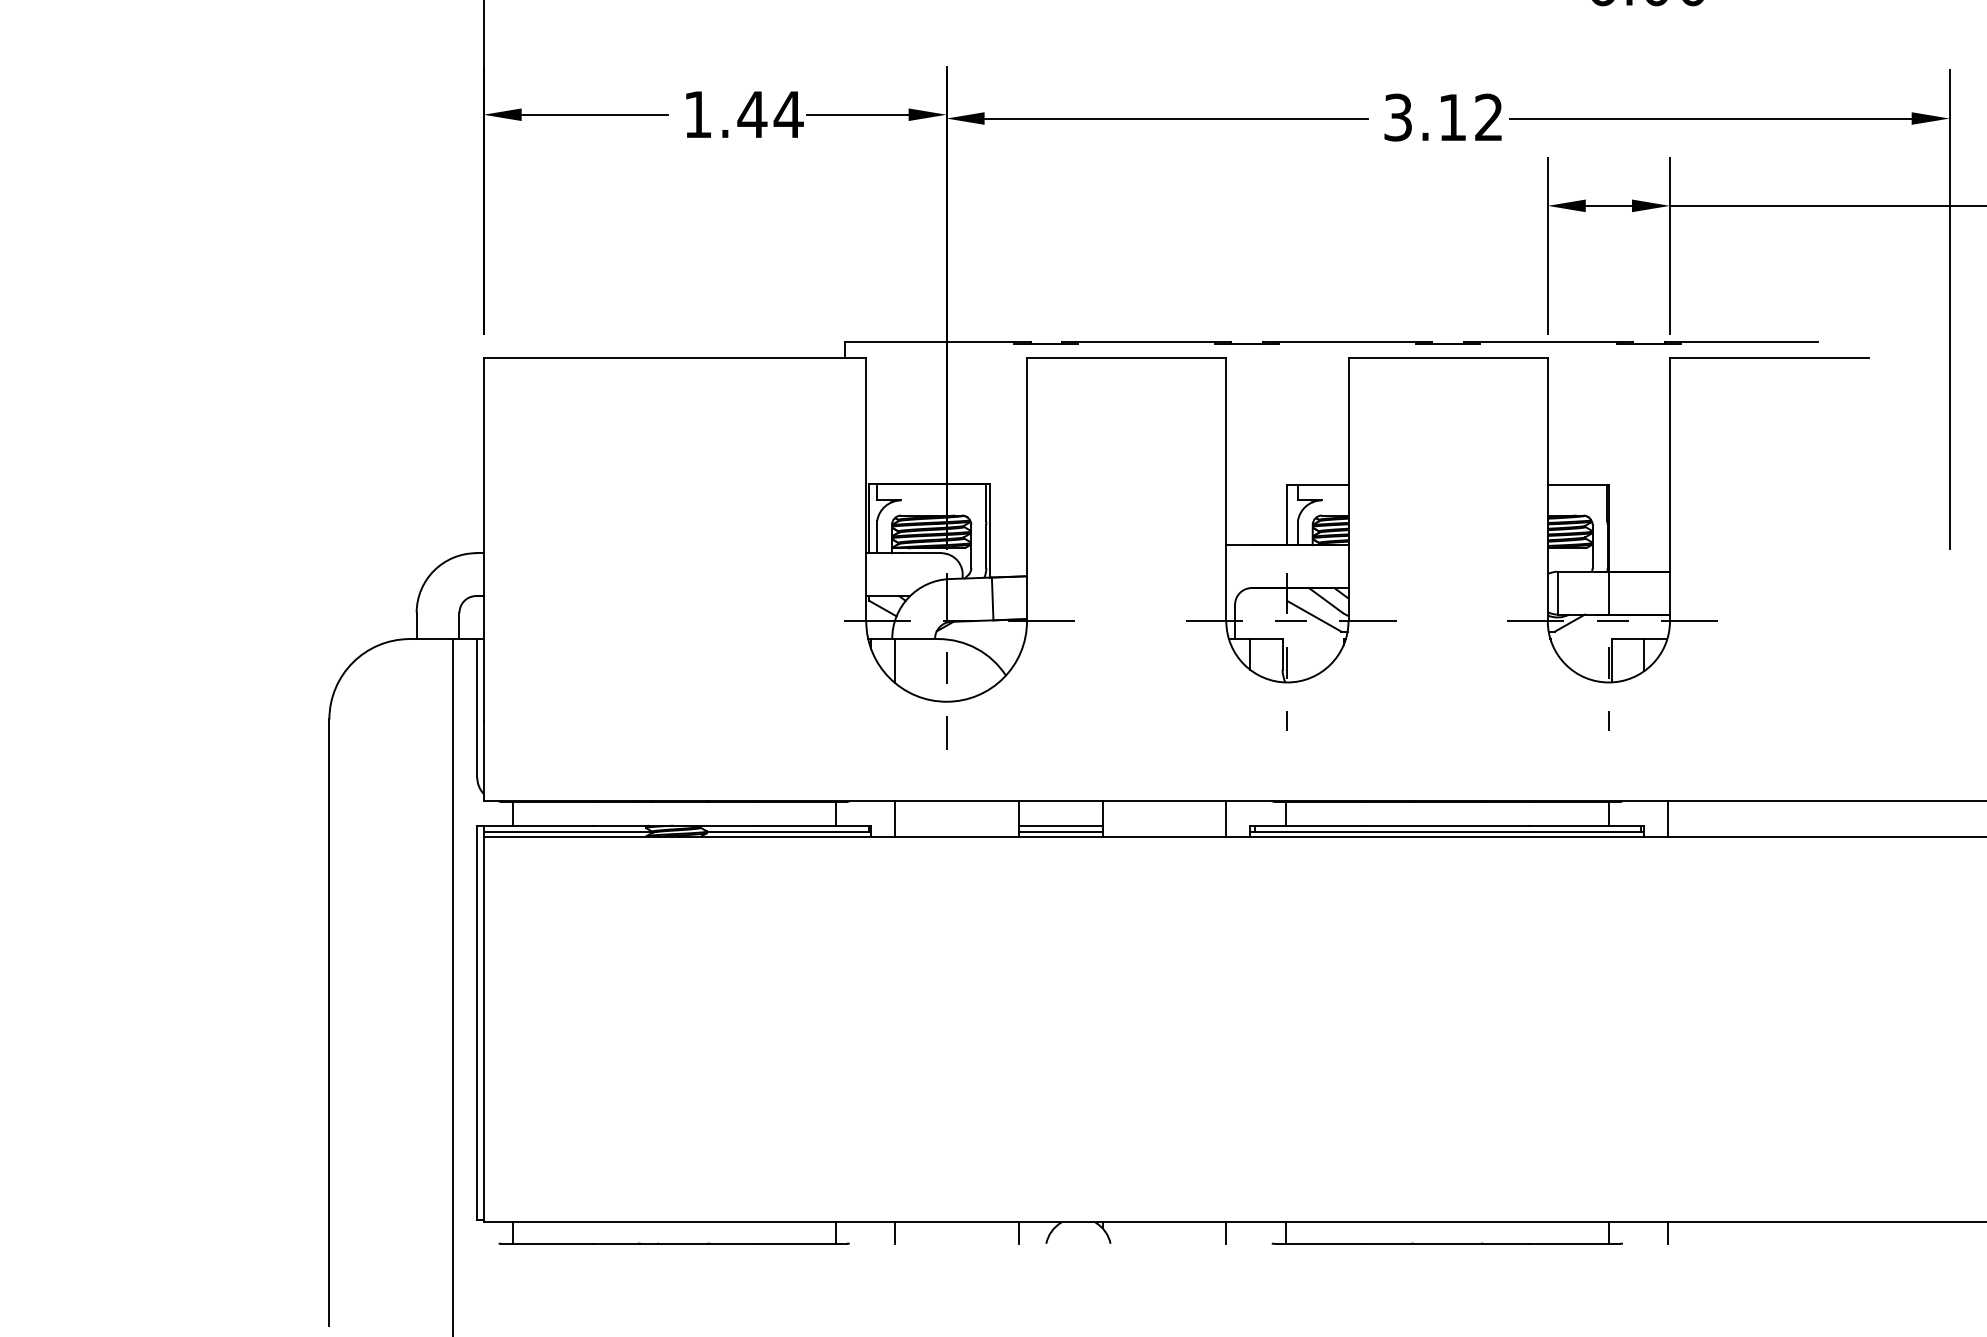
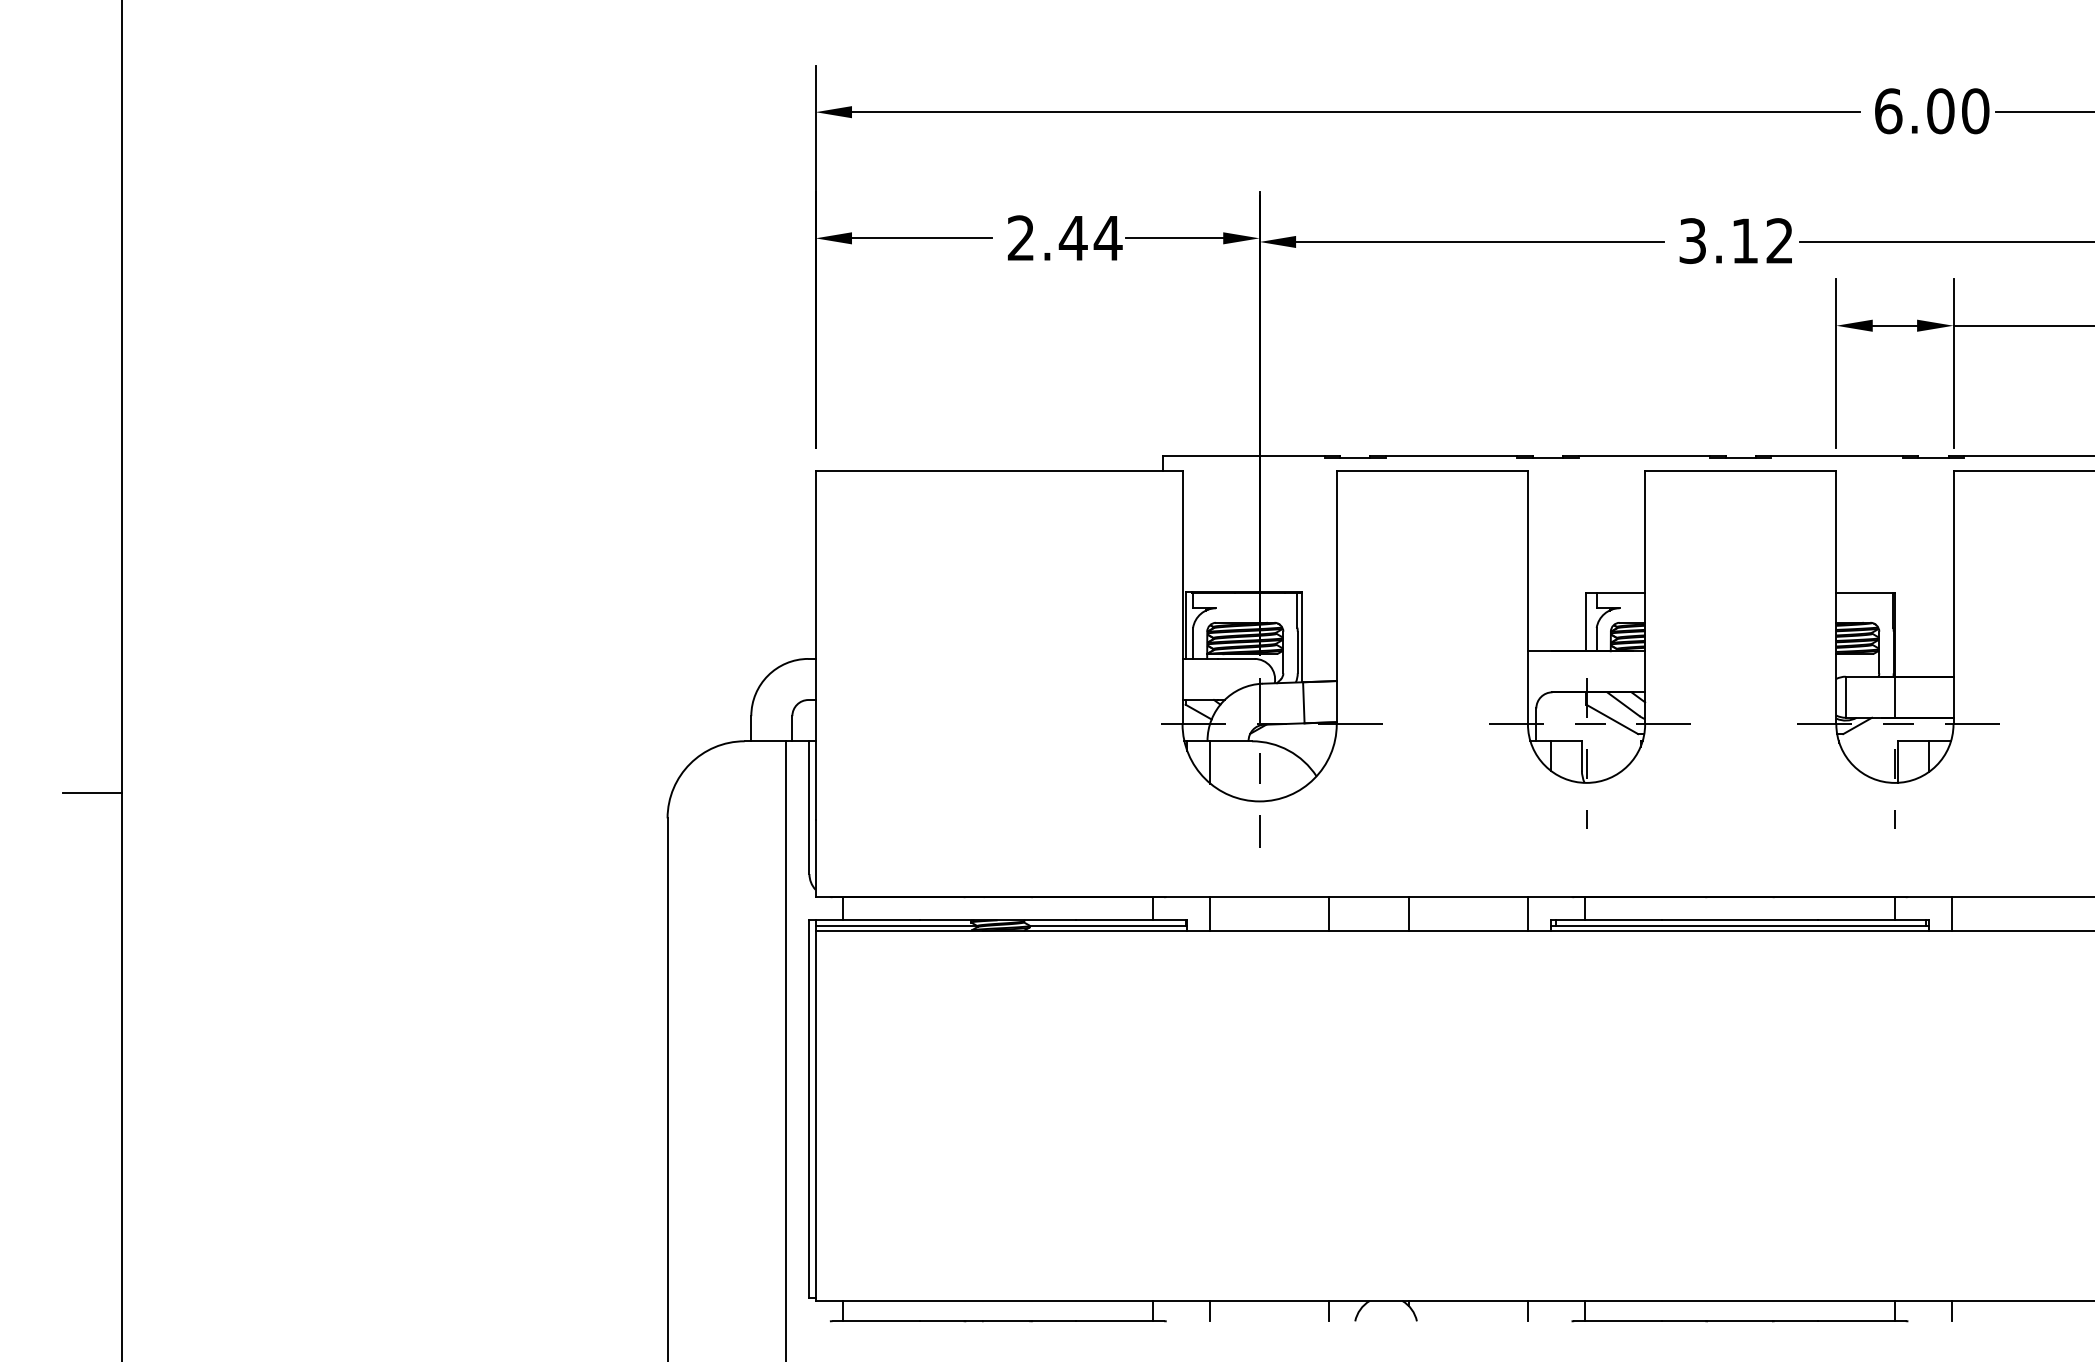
text: (697, 113) -> (1020, 237), 1.44 -> 2.44
line: (1061, 825) -> (1369, 920), removed
line: (1061, 832) -> (1369, 926), removed

